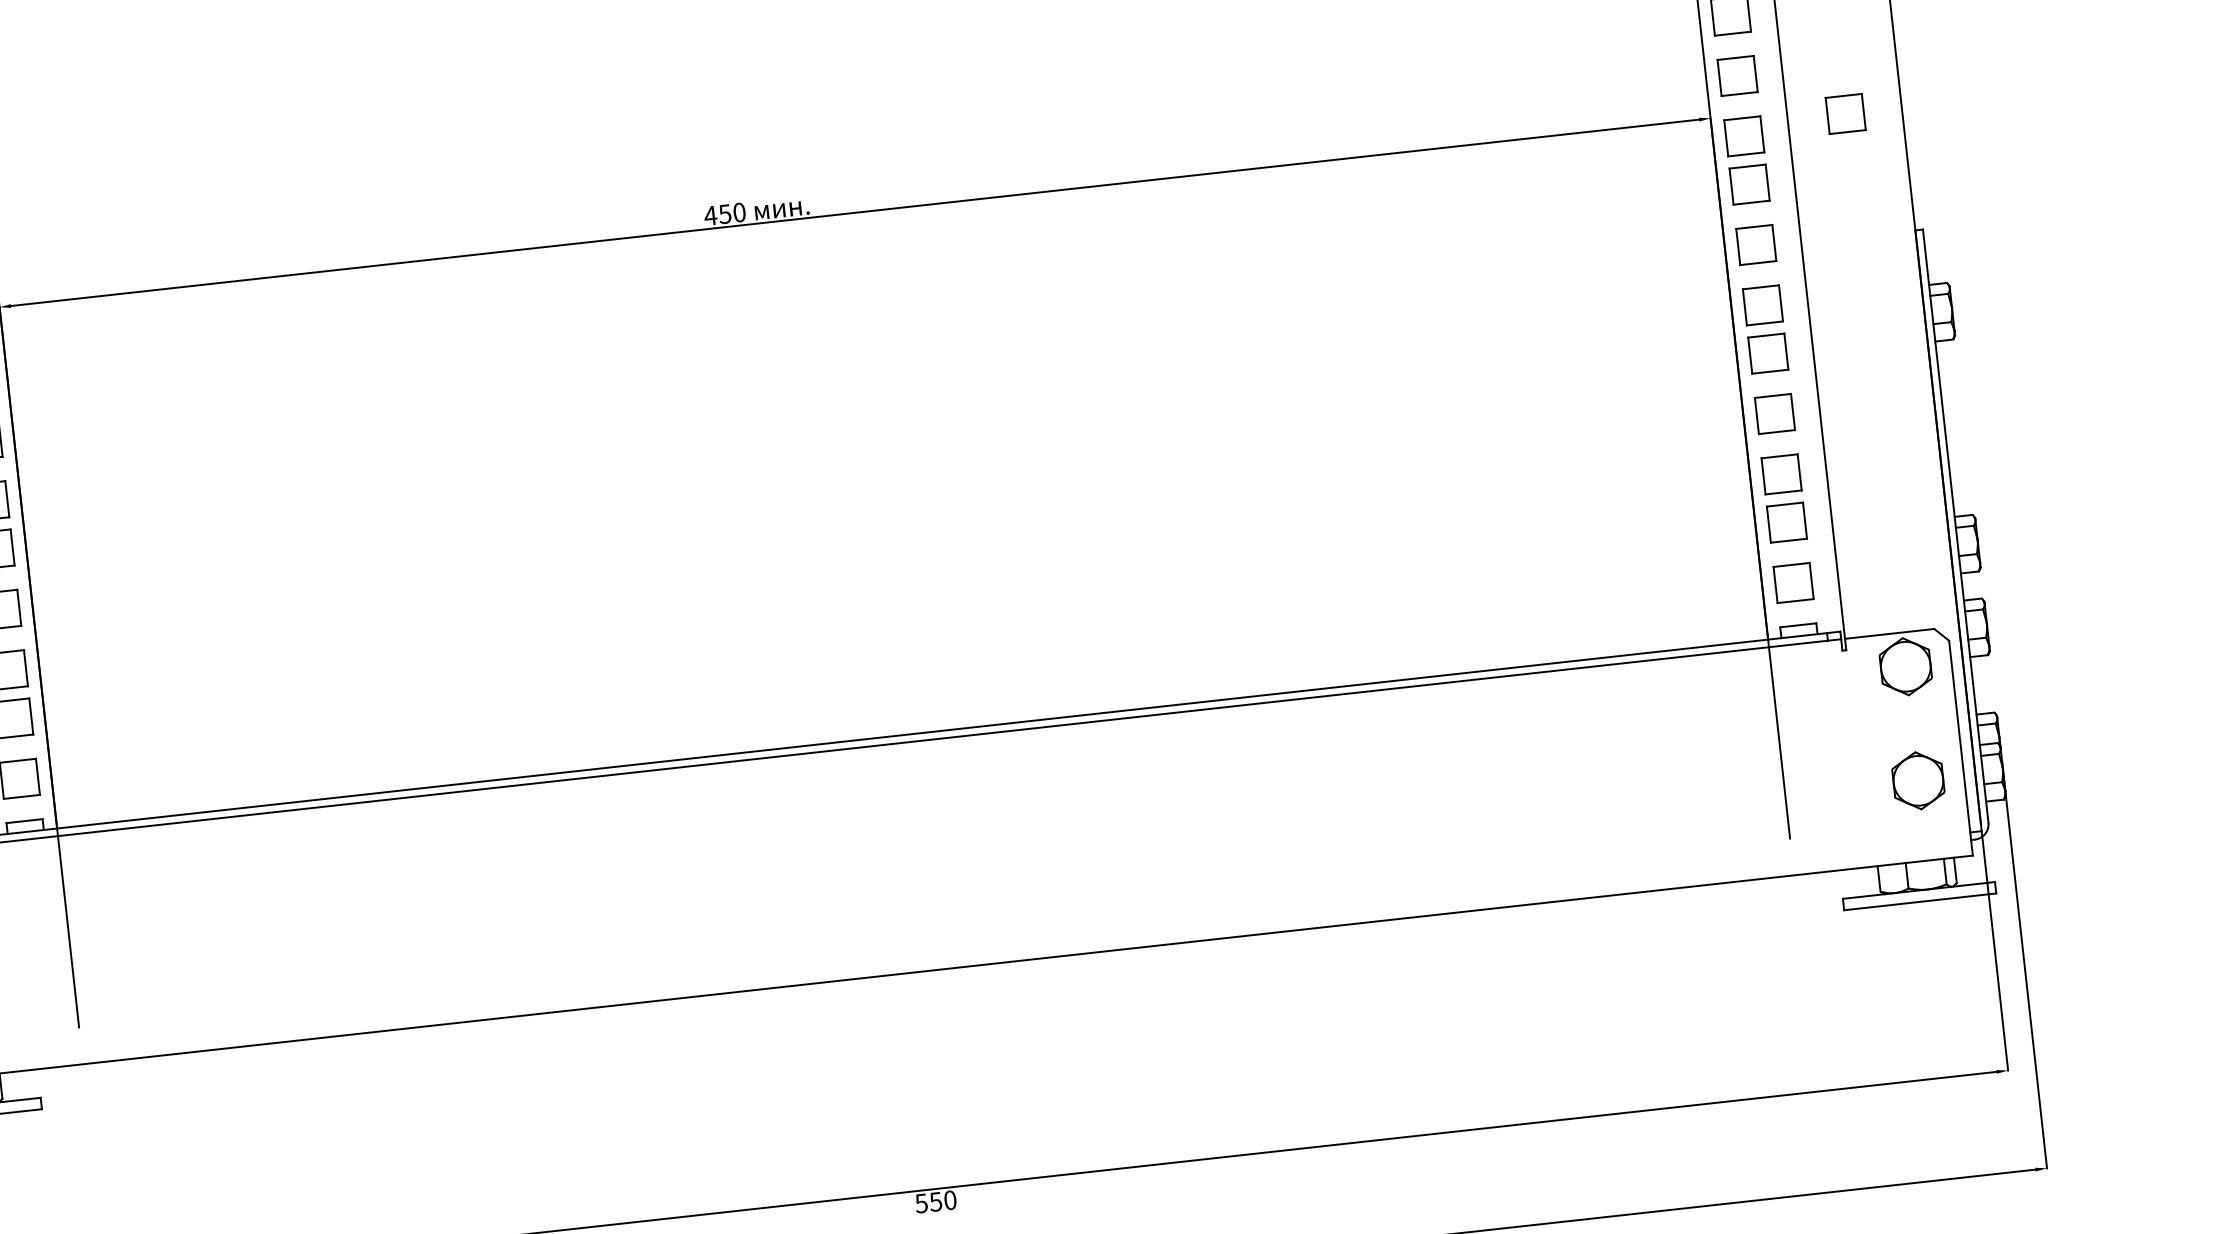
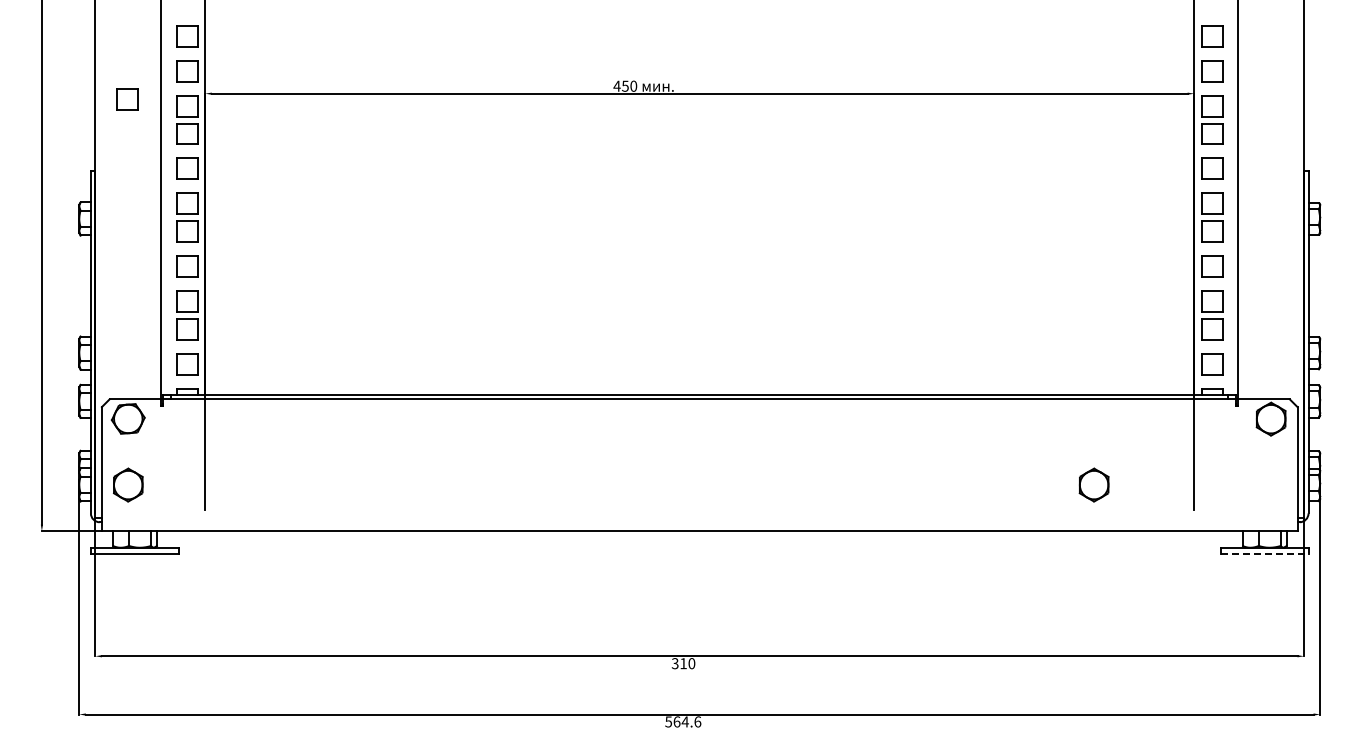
part: (1845, 113) -> (1271, 99), removed
part: (1917, 779) -> (1093, 484), moved
line: (1920, 902) -> (1264, 554), solid -> dashed
text: (928, 1202) -> (679, 663), 550 -> 310

